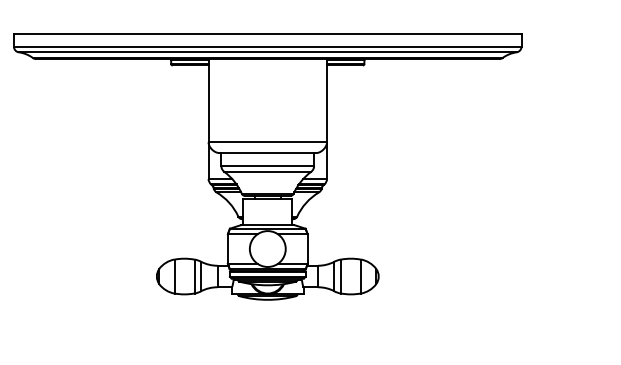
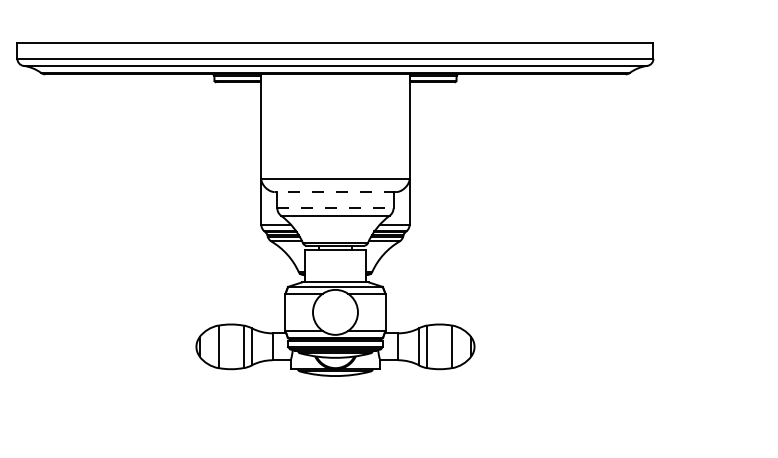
line: (267, 153) -> (335, 192), solid -> dashed
line: (267, 166) -> (335, 208), solid -> dashed

